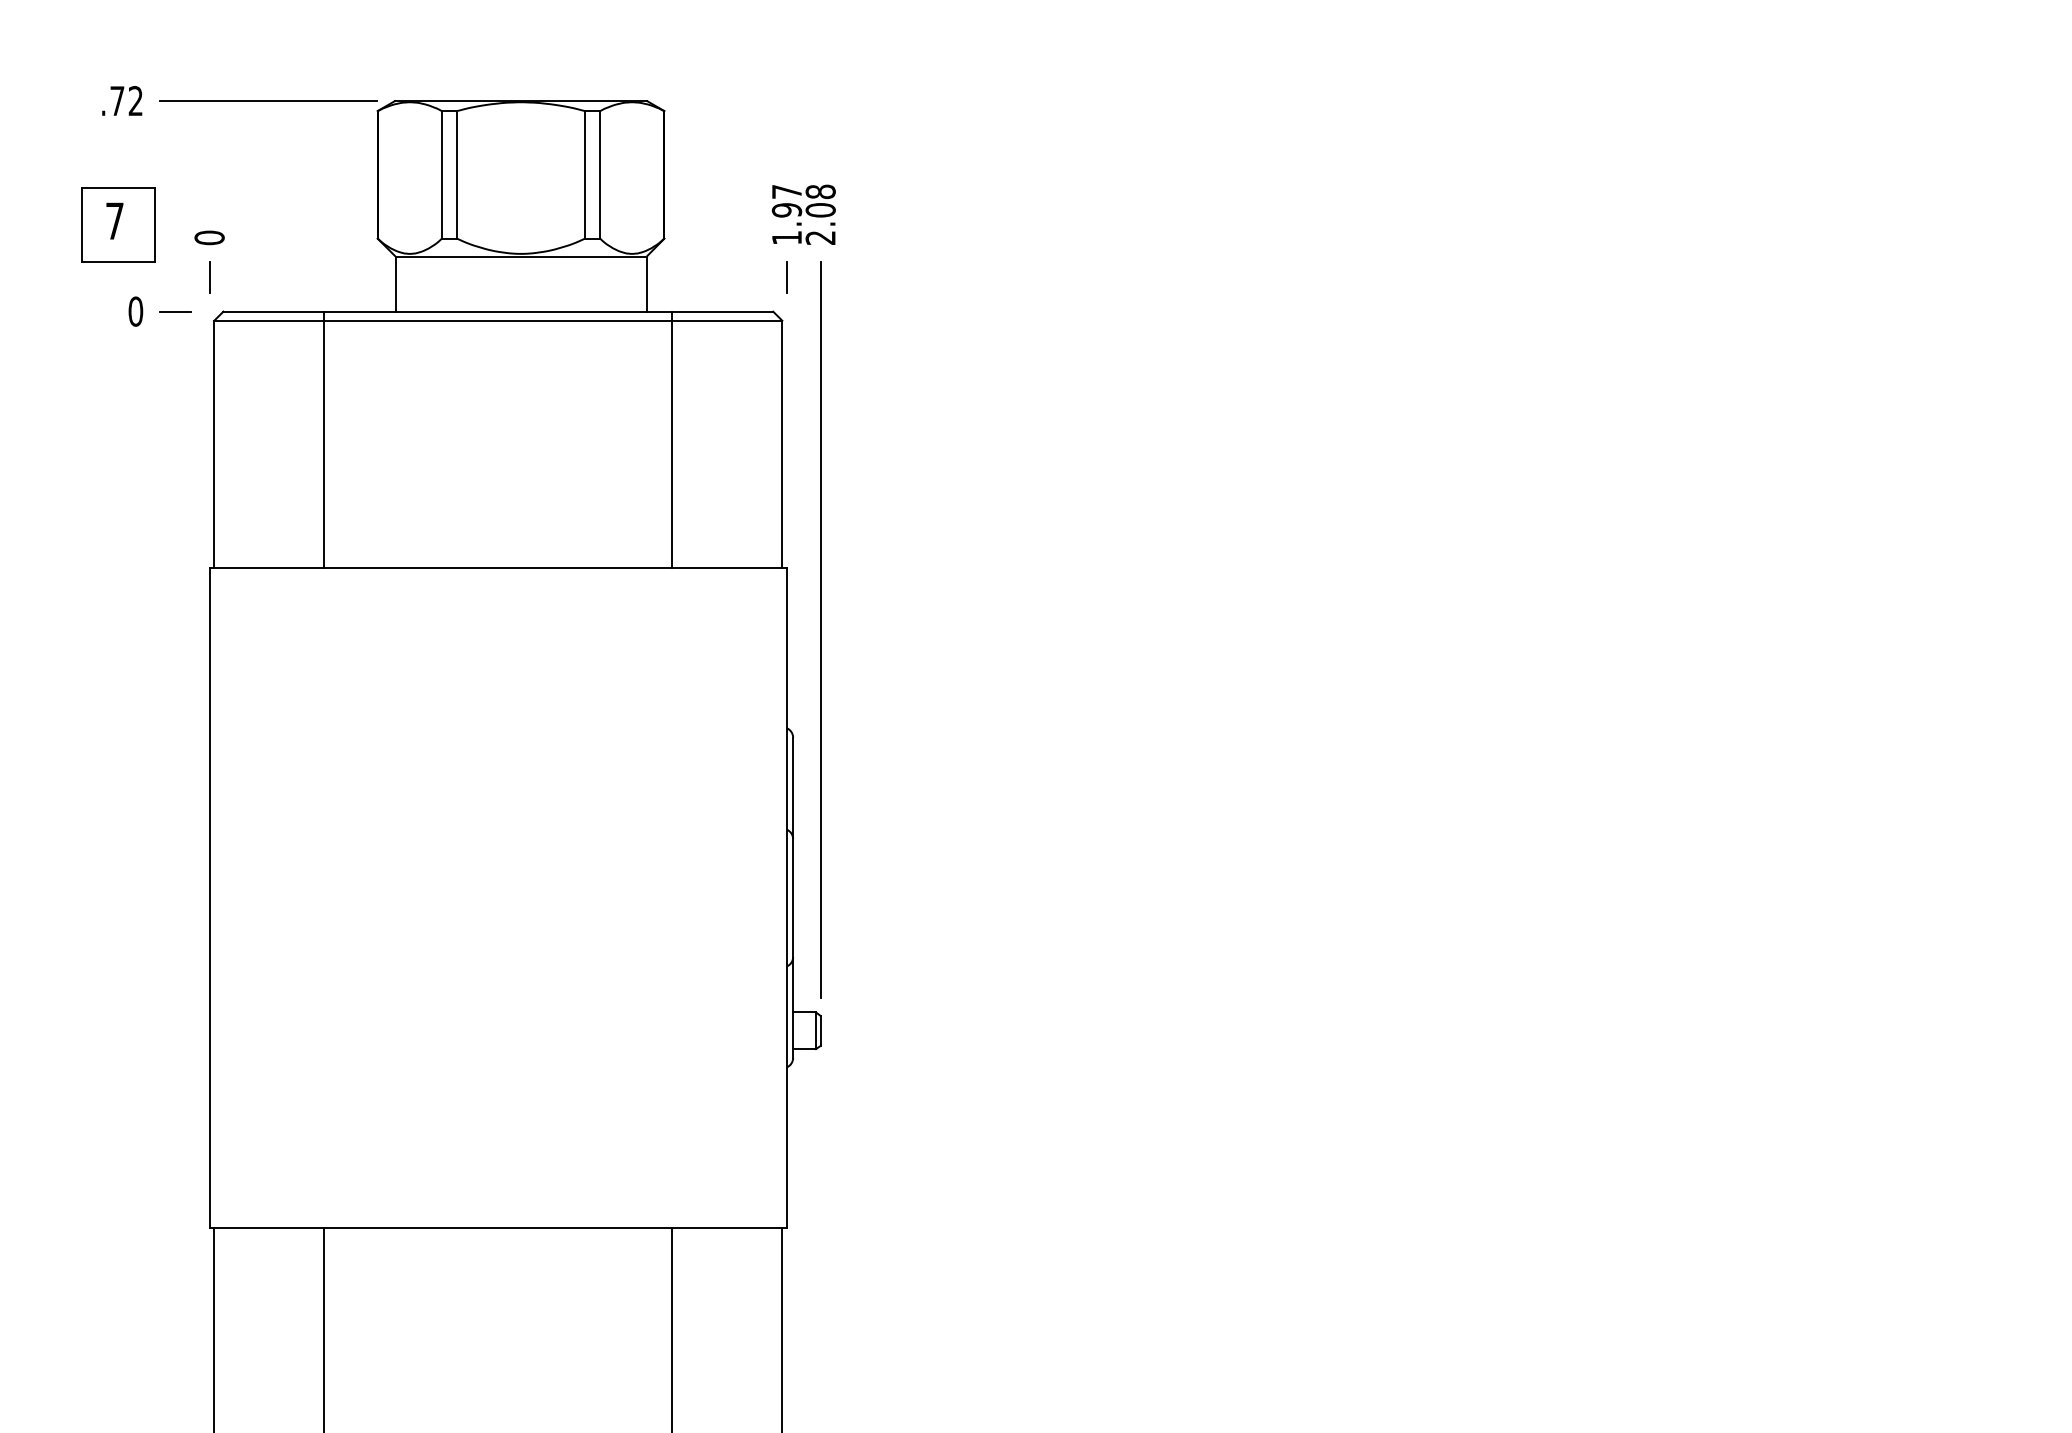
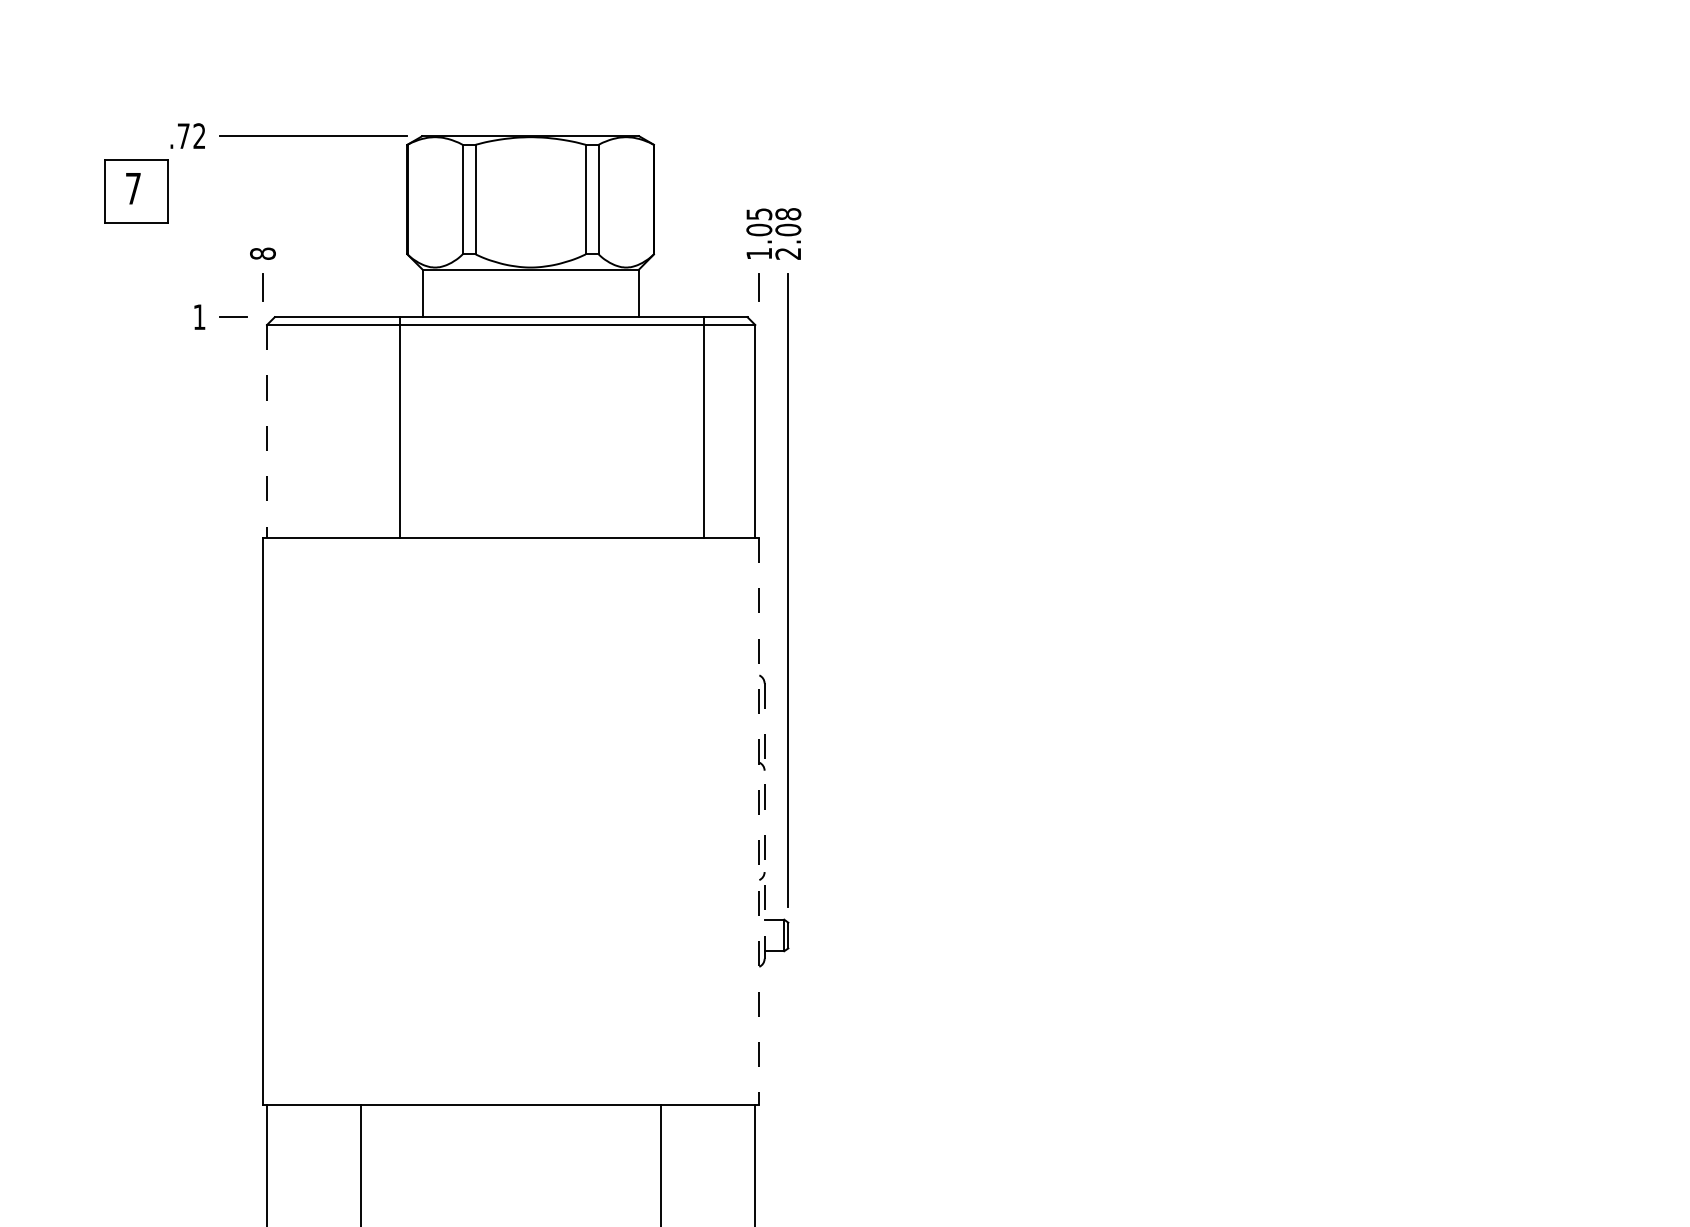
text: (787, 201) -> (759, 222), 1.97 -> 1.05
part: (118, 224) -> (136, 191), moved
text: (209, 237) -> (262, 253), 0 -> 8
text: (135, 311) -> (199, 317), 0 -> 1
line: (324, 439) -> (400, 427), moved
line: (672, 439) -> (703, 427), moved
line: (214, 444) -> (267, 431), solid -> dashed
line: (787, 898) -> (759, 821), solid -> dashed
line: (793, 898) -> (764, 821), solid -> dashed

